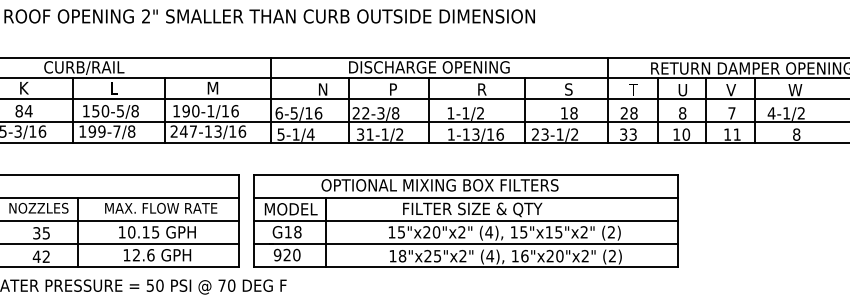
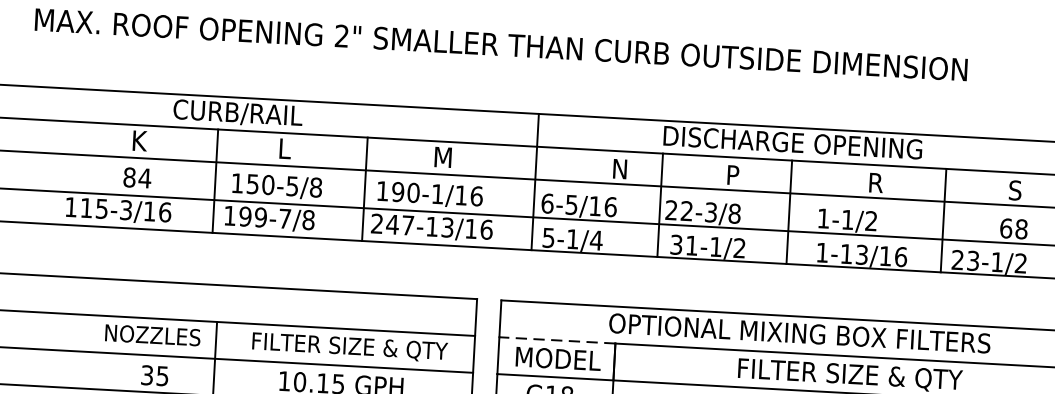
text: (564, 113) -> (1006, 228), 18 -> 68
line: (289, 197) -> (556, 339), solid -> dashed
text: (161, 208) -> (349, 346), MAX. FLOW RATE -> FILTER SIZE & QTY

